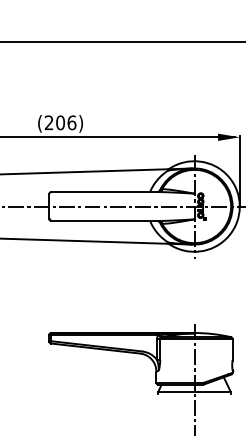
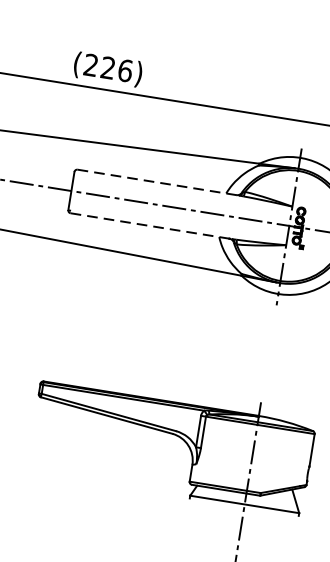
text: (60, 122) -> (108, 67), (206) -> (226)
line: (104, 192) -> (157, 183), solid -> dashed
line: (104, 221) -> (150, 226), solid -> dashed

